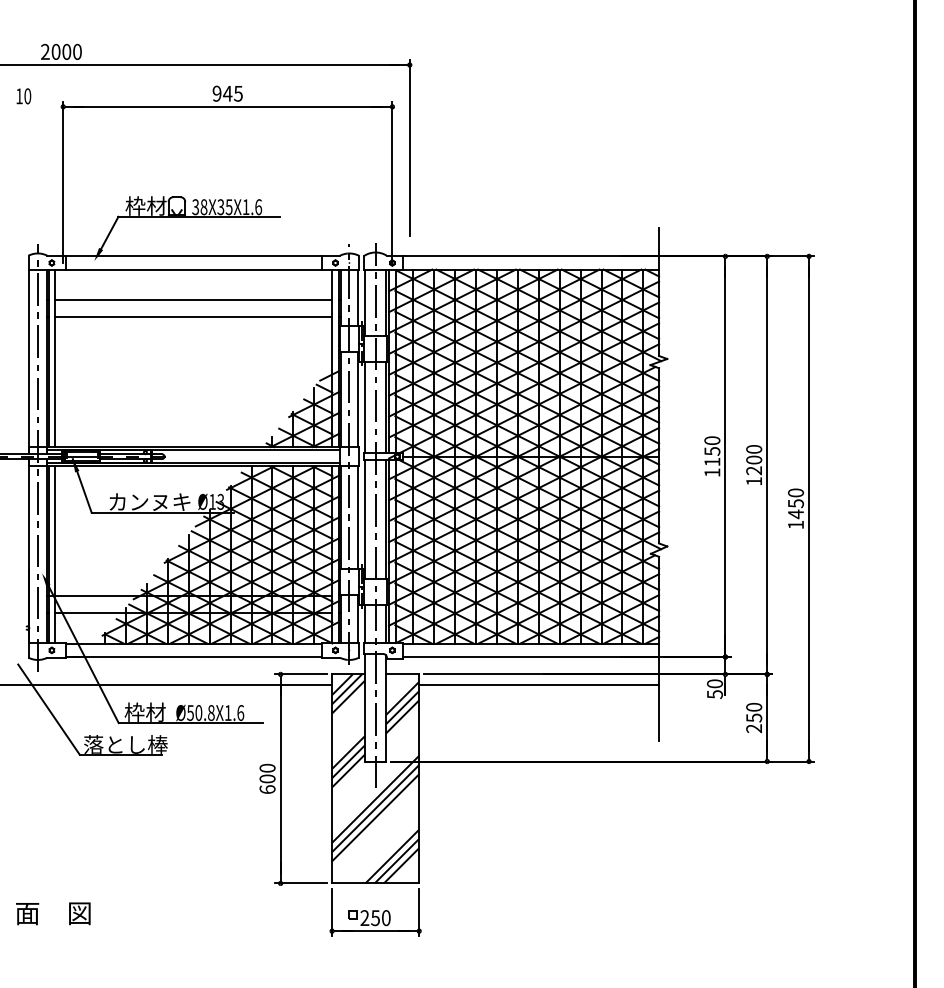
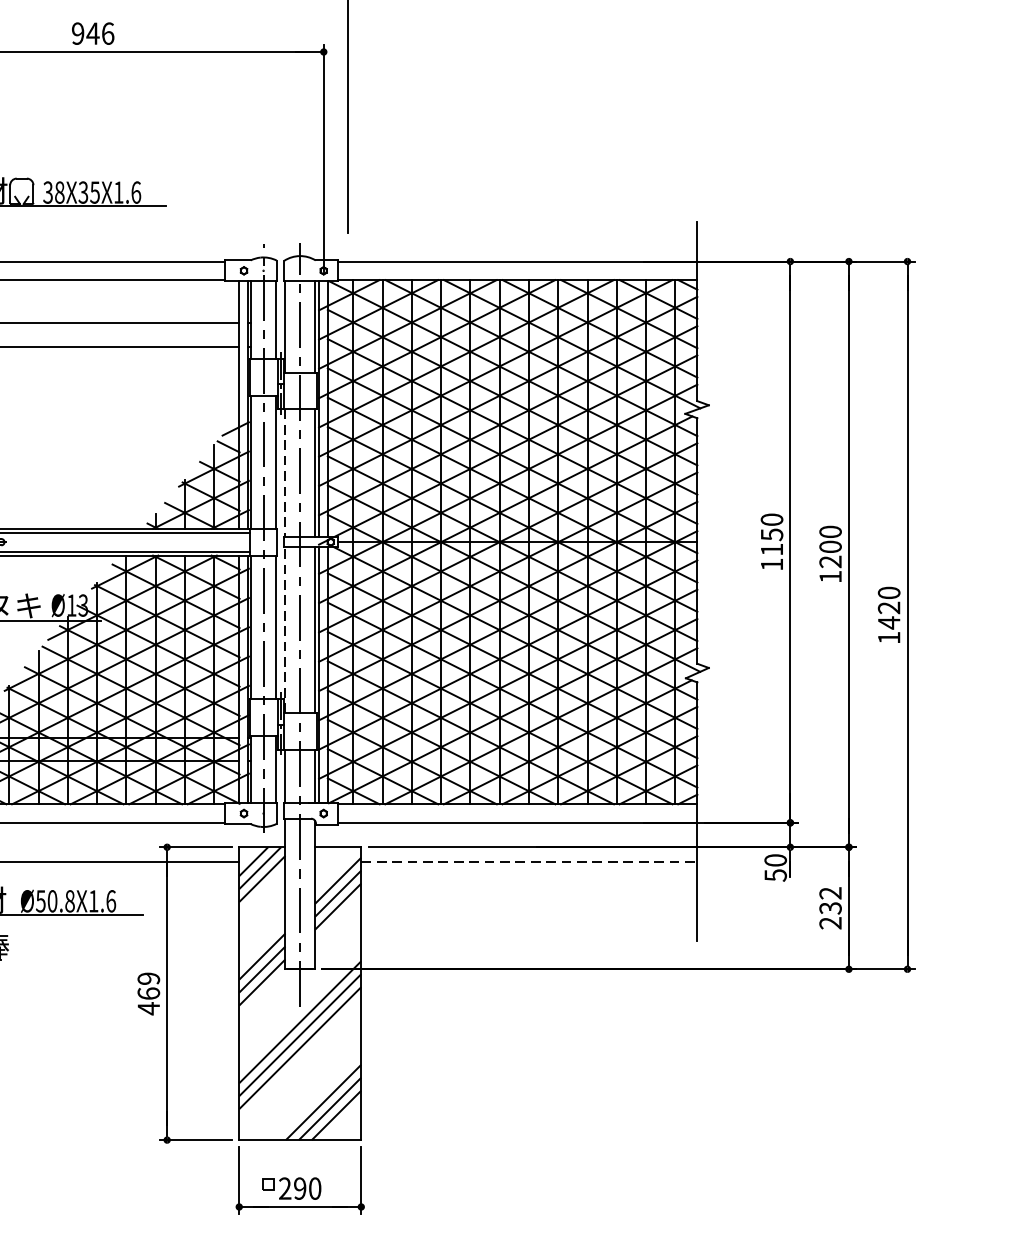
text: (238, 93) -> (108, 33), 945 -> 946
line: (365, 407) -> (286, 473), solid -> dashed
text: (795, 503) -> (888, 607), 1450 -> 1420
line: (365, 518) -> (286, 628), solid -> dashed
line: (539, 684) -> (529, 861), solid -> dashed
text: (754, 712) -> (831, 900), 250 -> 232
text: (267, 778) -> (148, 993), 600 -> 469
text: (375, 917) -> (300, 1187), 250 -> 290

